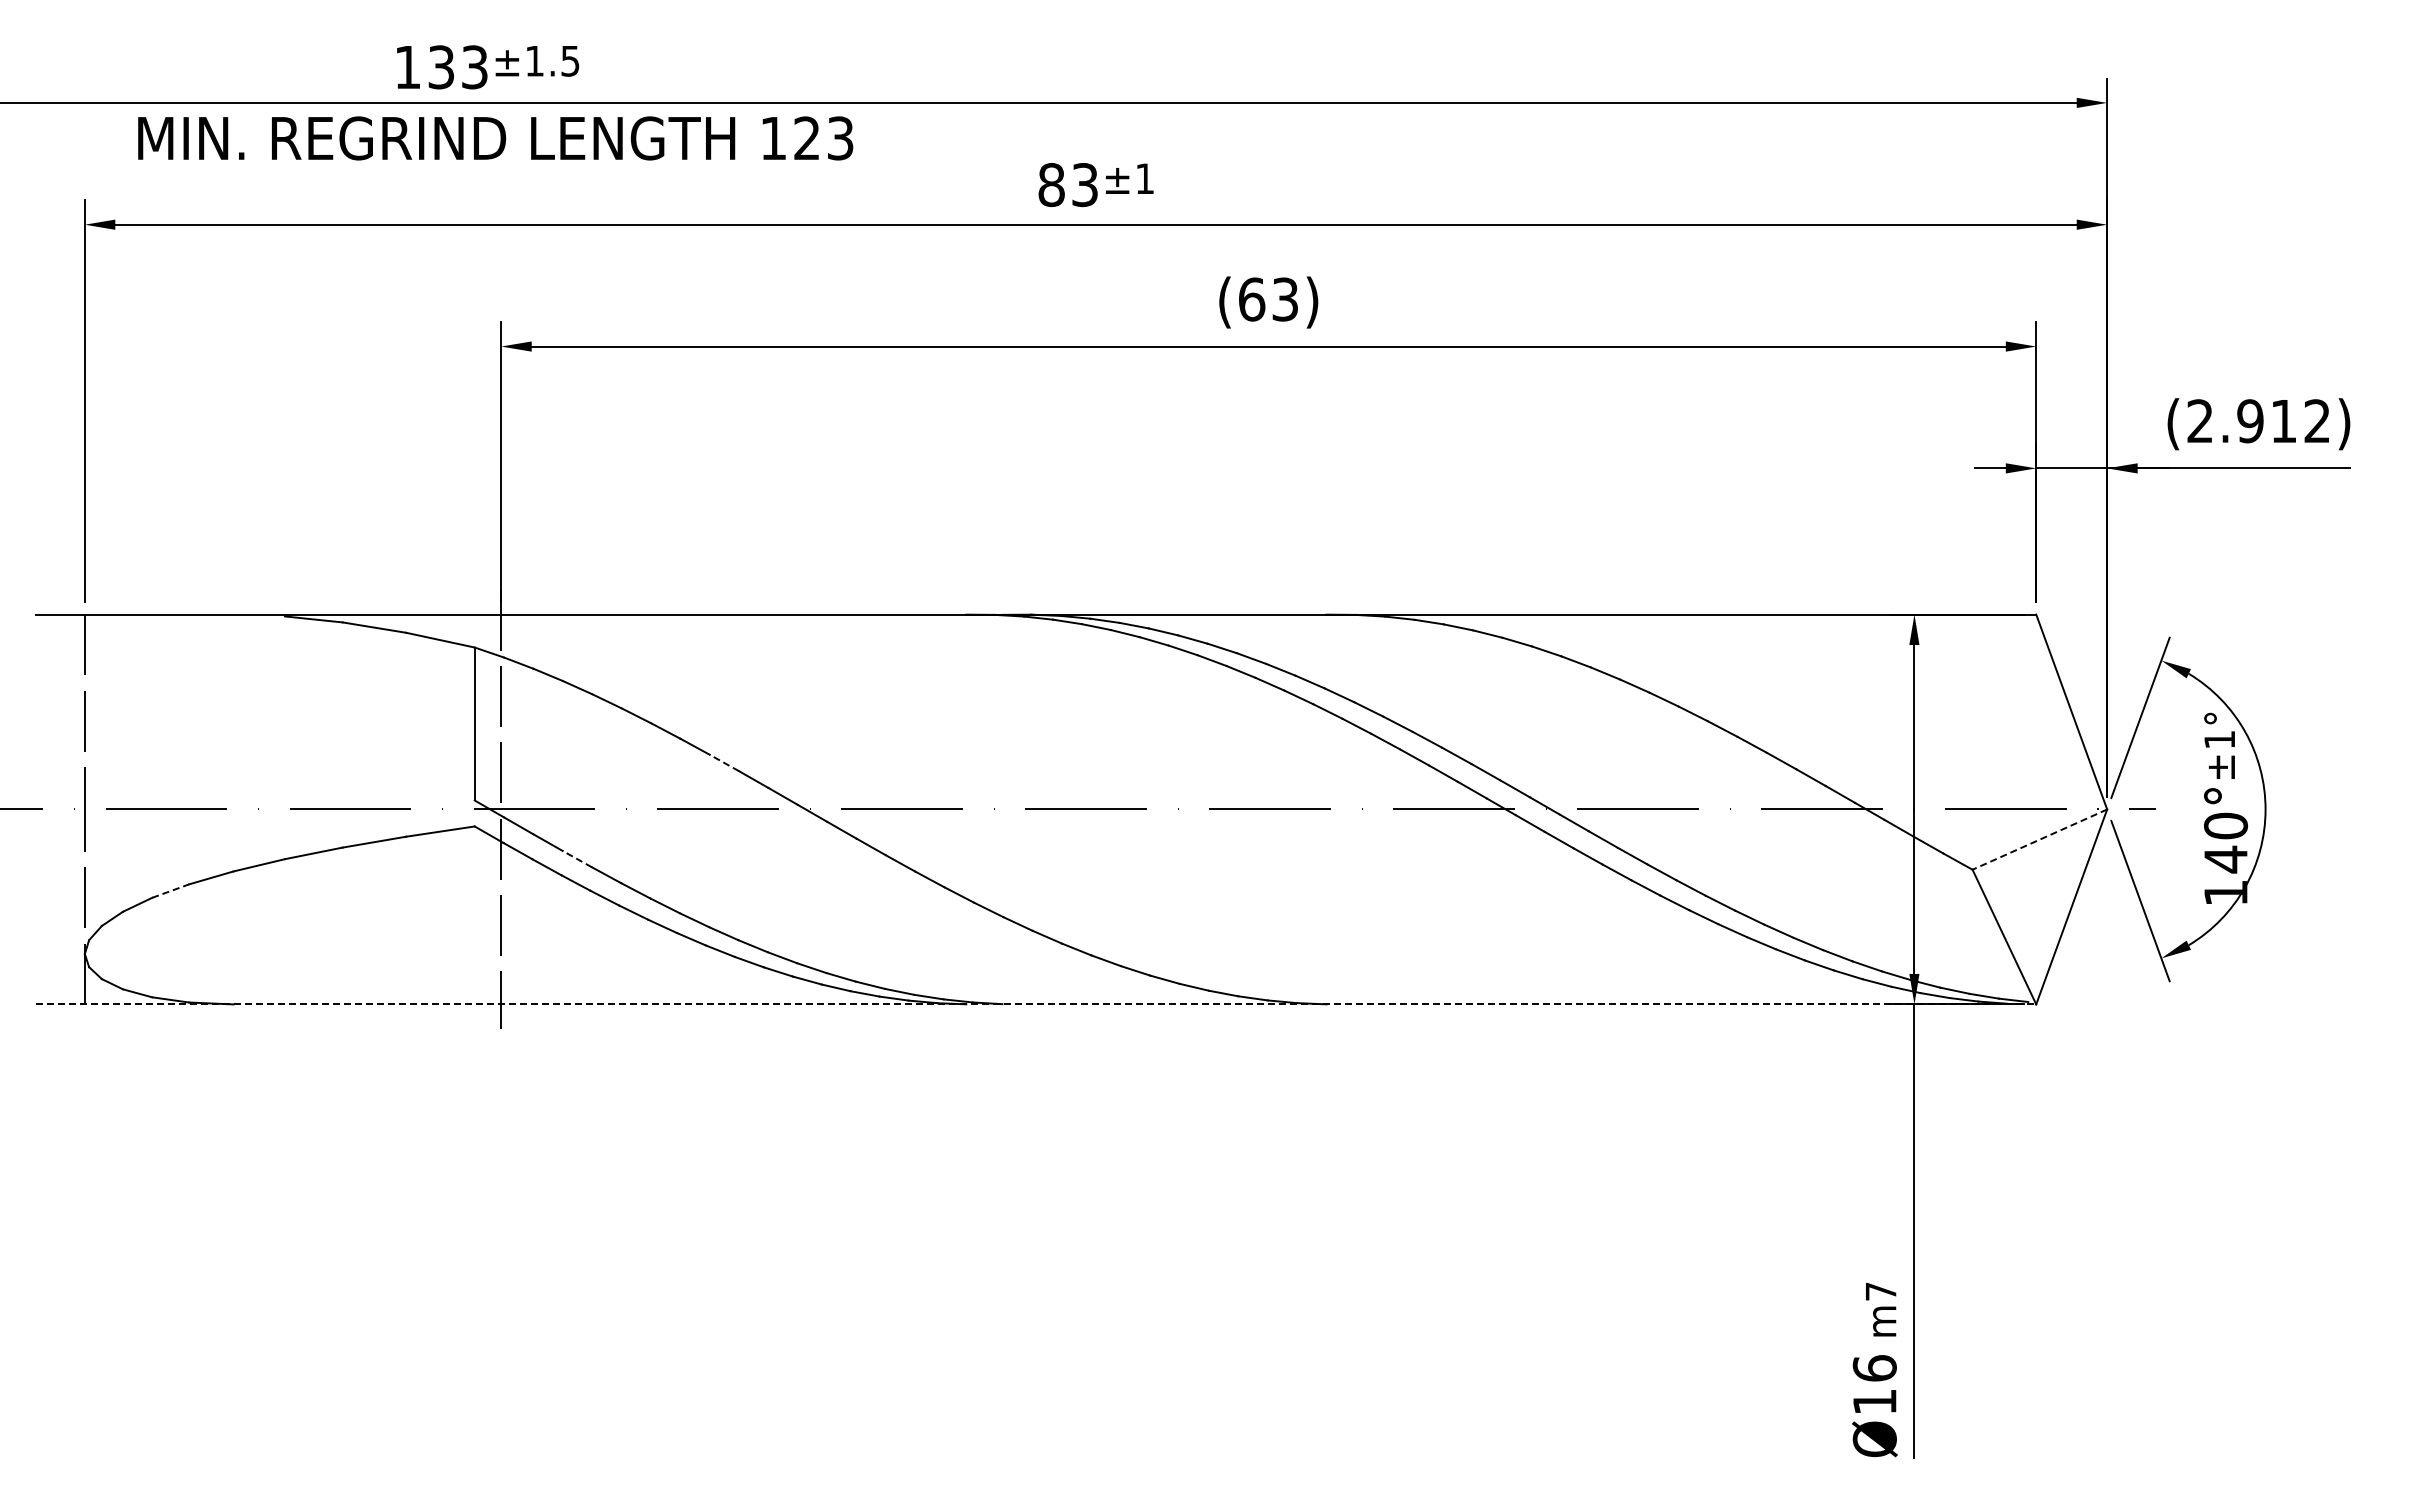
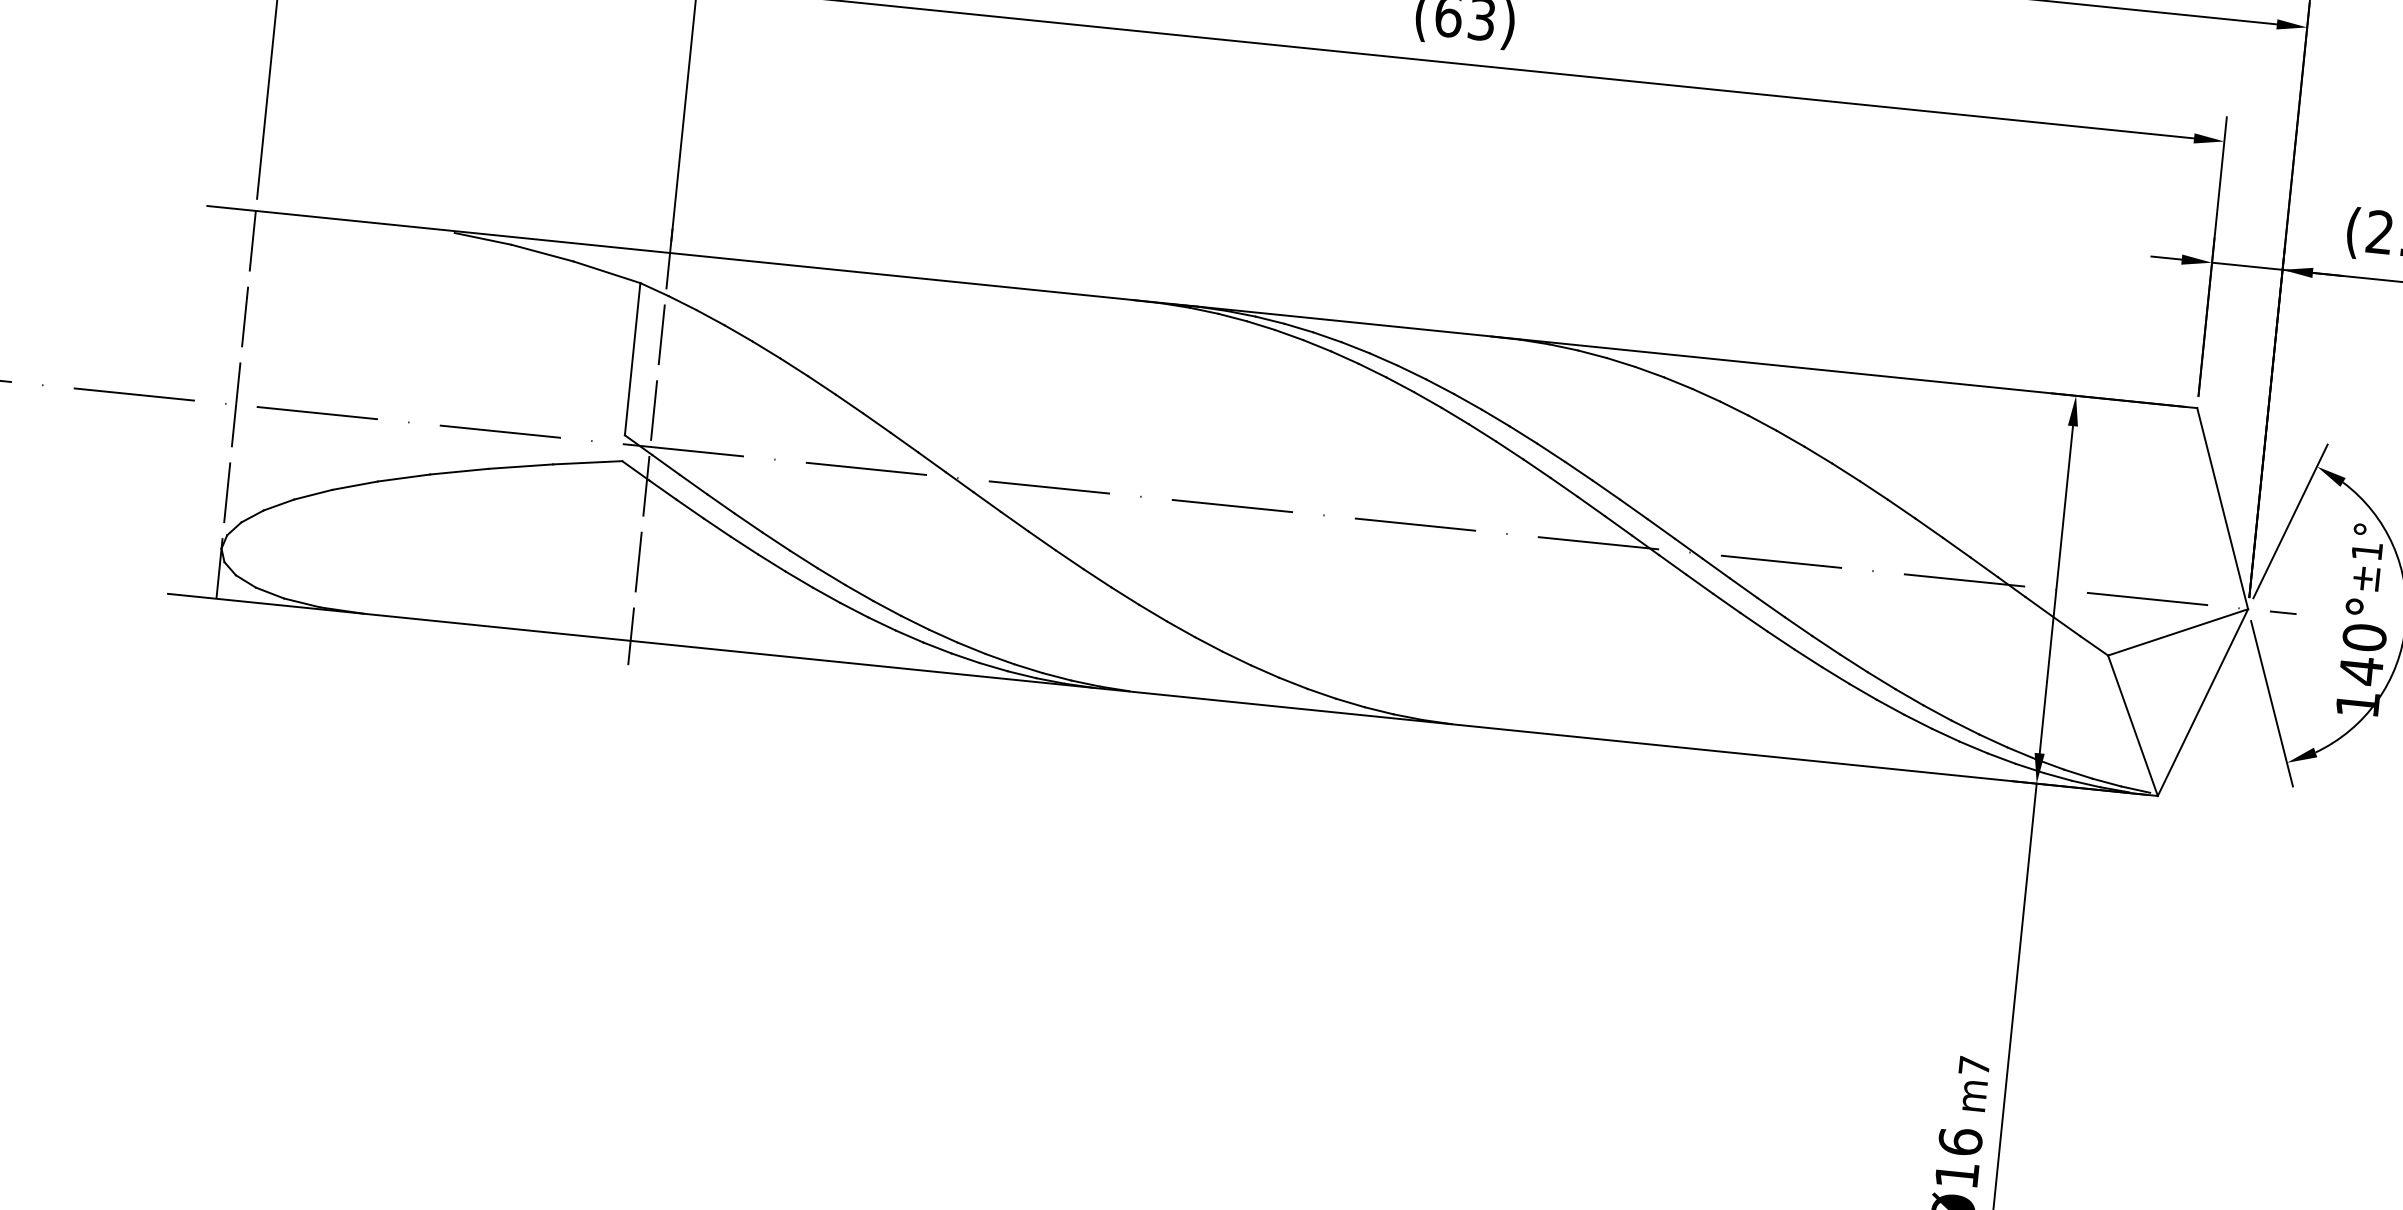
line: (724, 762) -> (877, 422), dashed -> solid
line: (2039, 839) -> (2177, 632), dashed -> solid
line: (577, 859) -> (721, 504), dashed -> solid
line: (170, 891) -> (313, 495), dashed -> solid
line: (1036, 1004) -> (1163, 695), dashed -> solid

